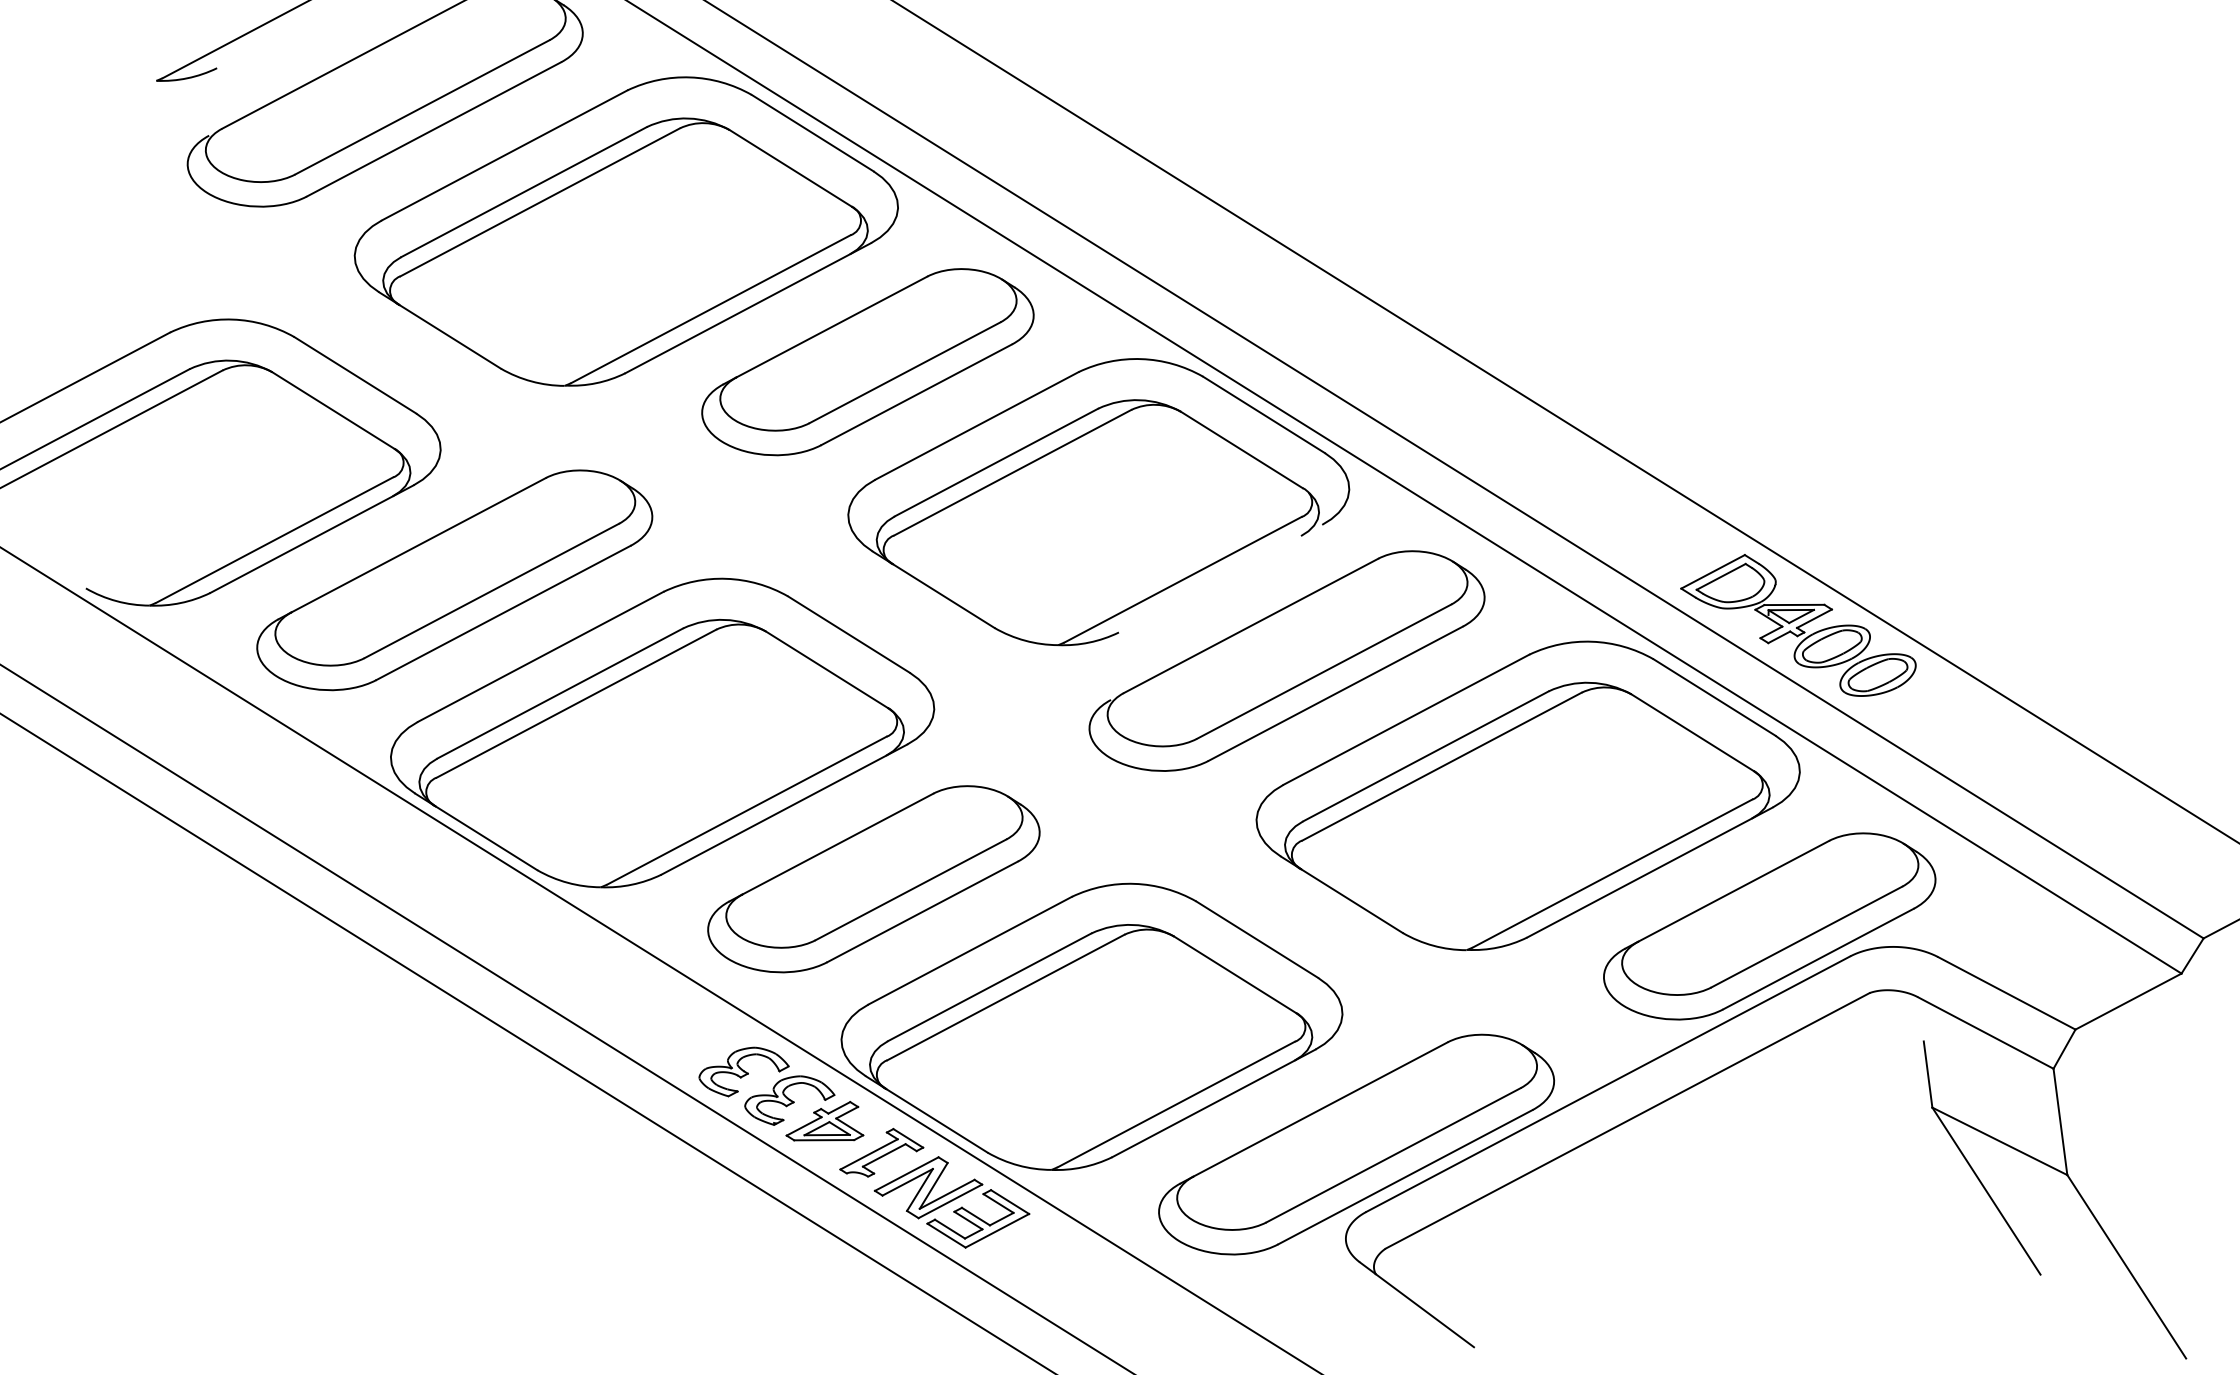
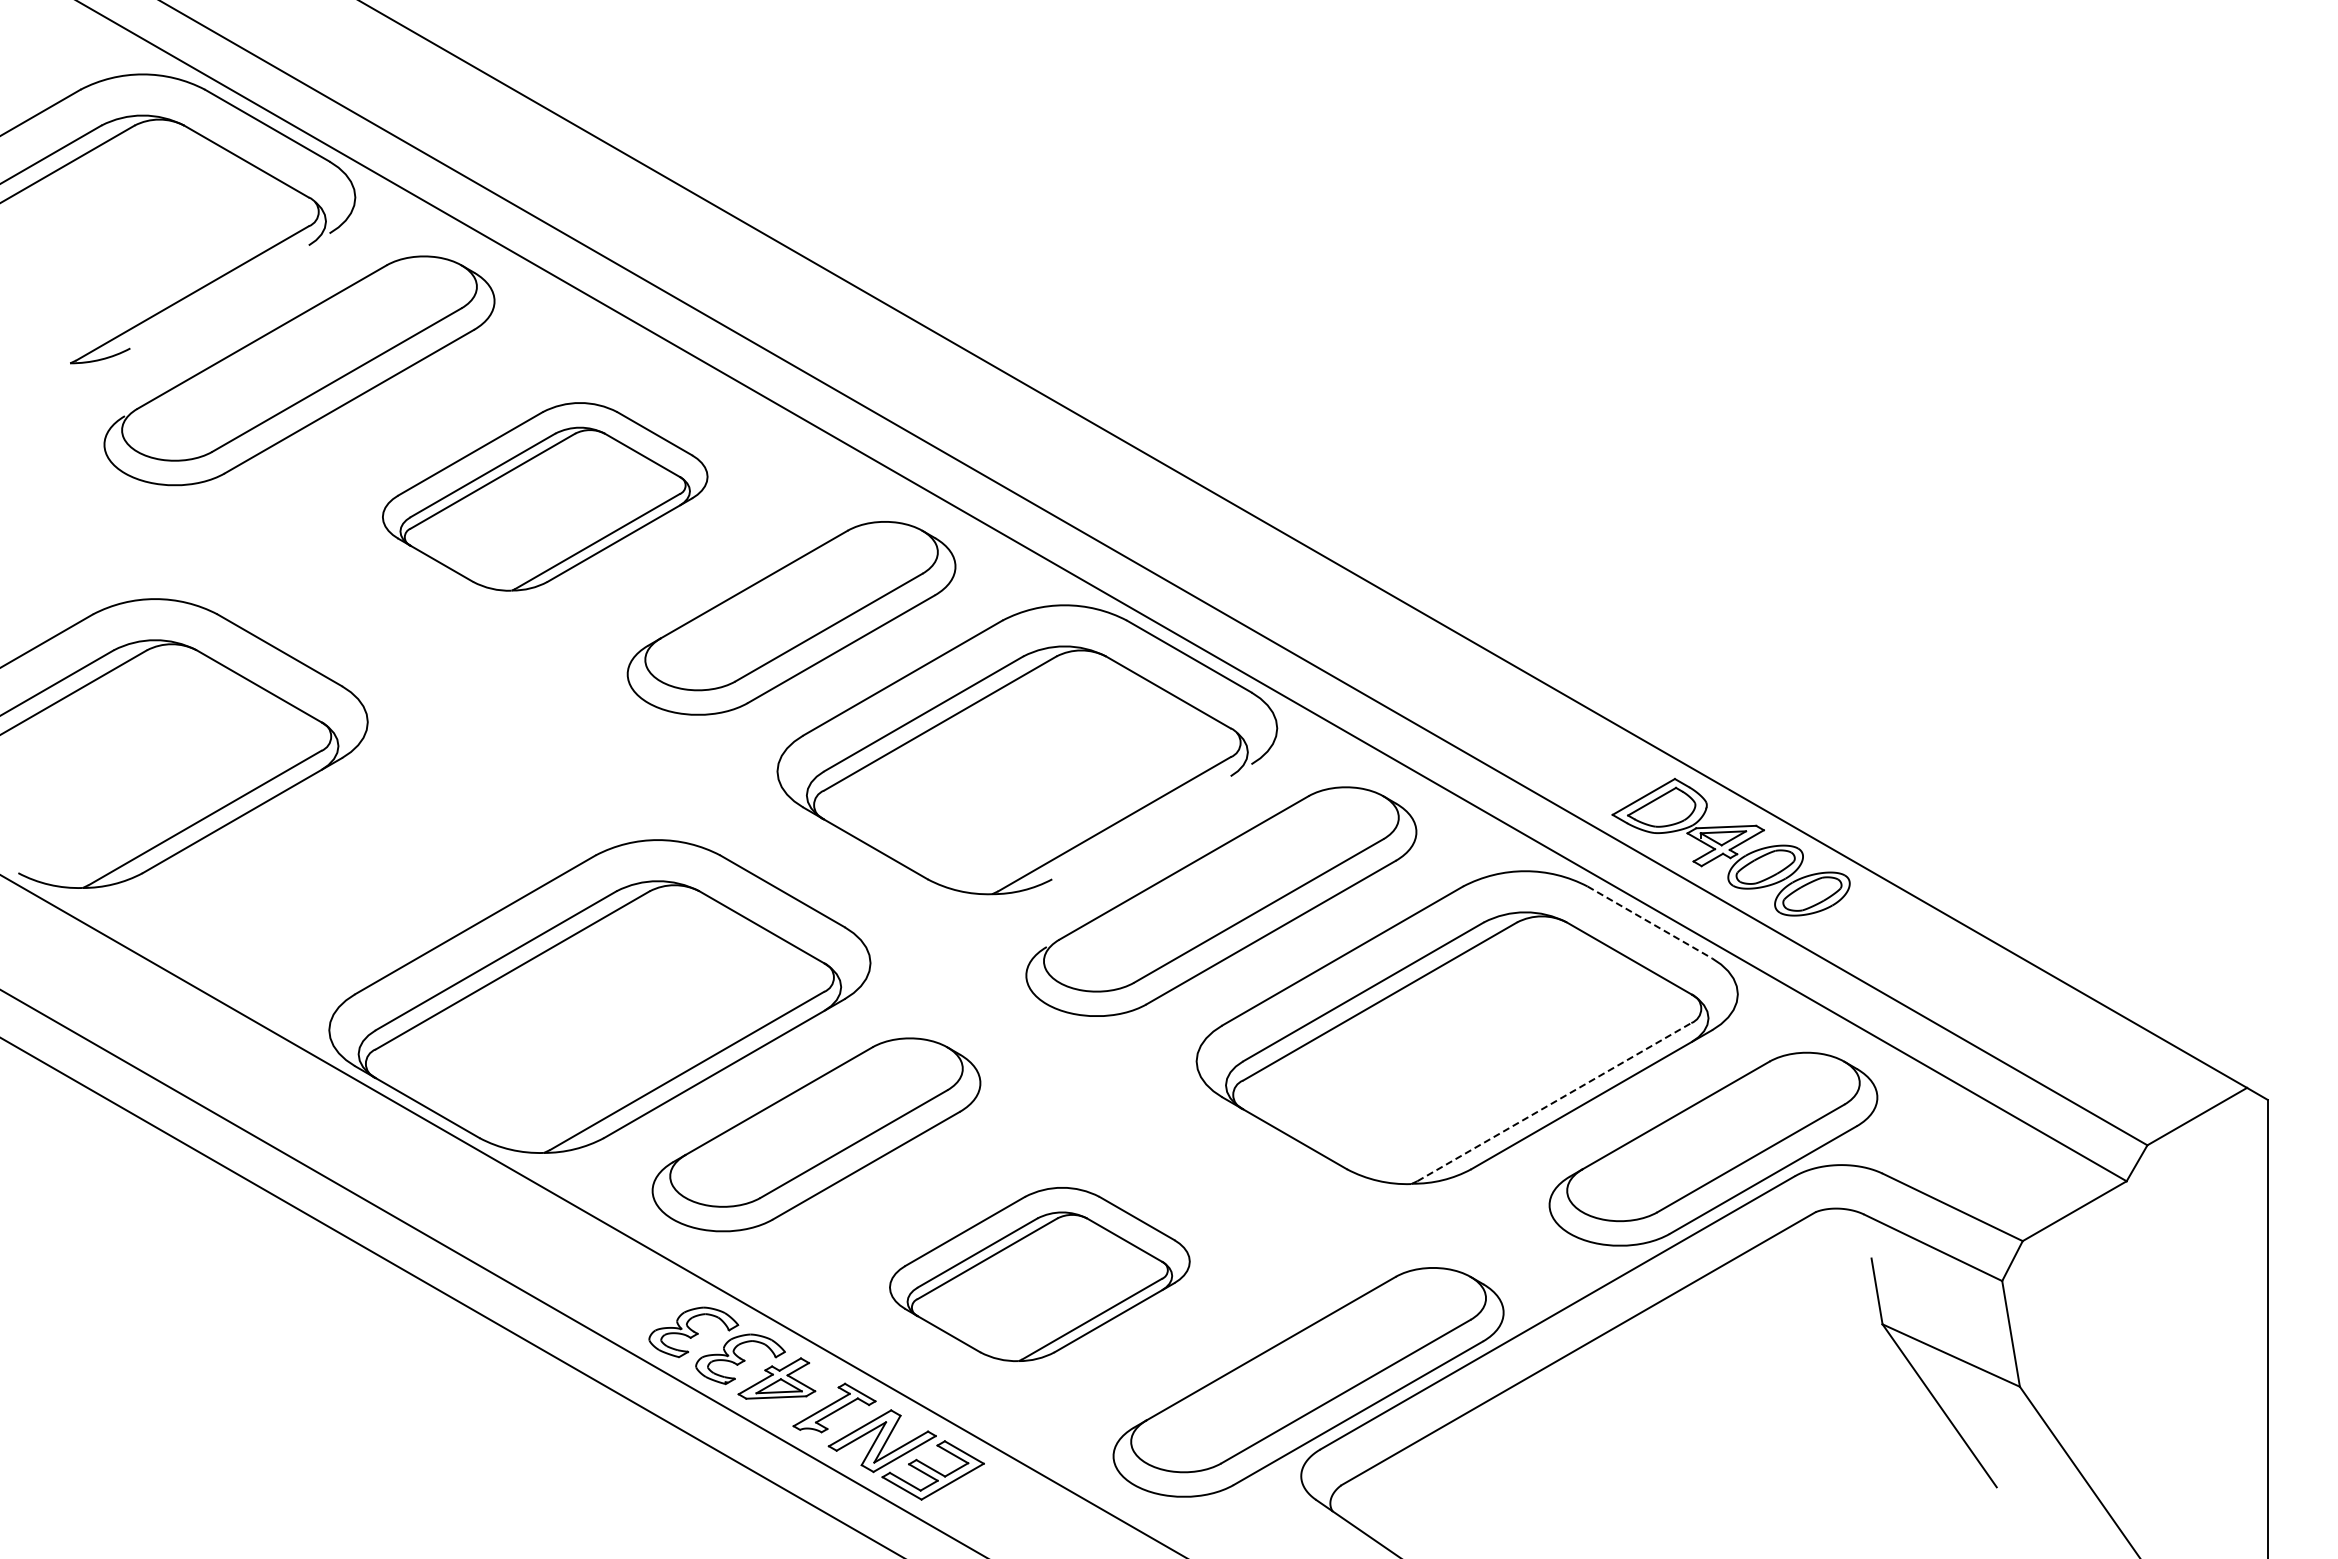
part: (625, 231) -> (544, 496), size x0.6
part: (454, 580) -> (386, 851), removed
line: (1714, 697) -> (1649, 922), solid -> dashed
line: (1612, 872) -> (1554, 1101), solid -> dashed
part: (1091, 1026) -> (1039, 1274), size x0.6

